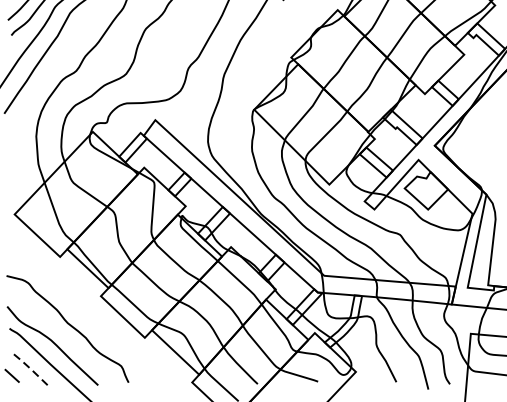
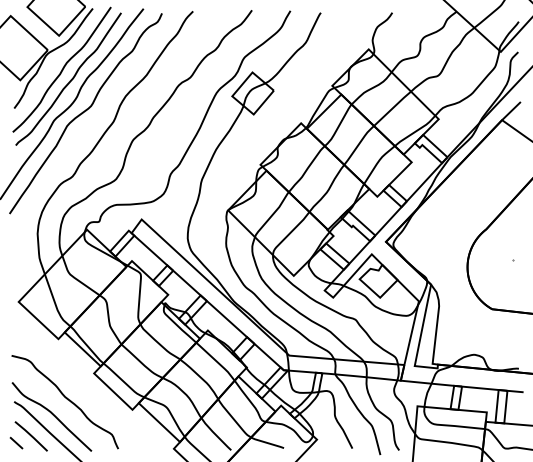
line: (29, 367) -> (31, 435), dashed -> solid

